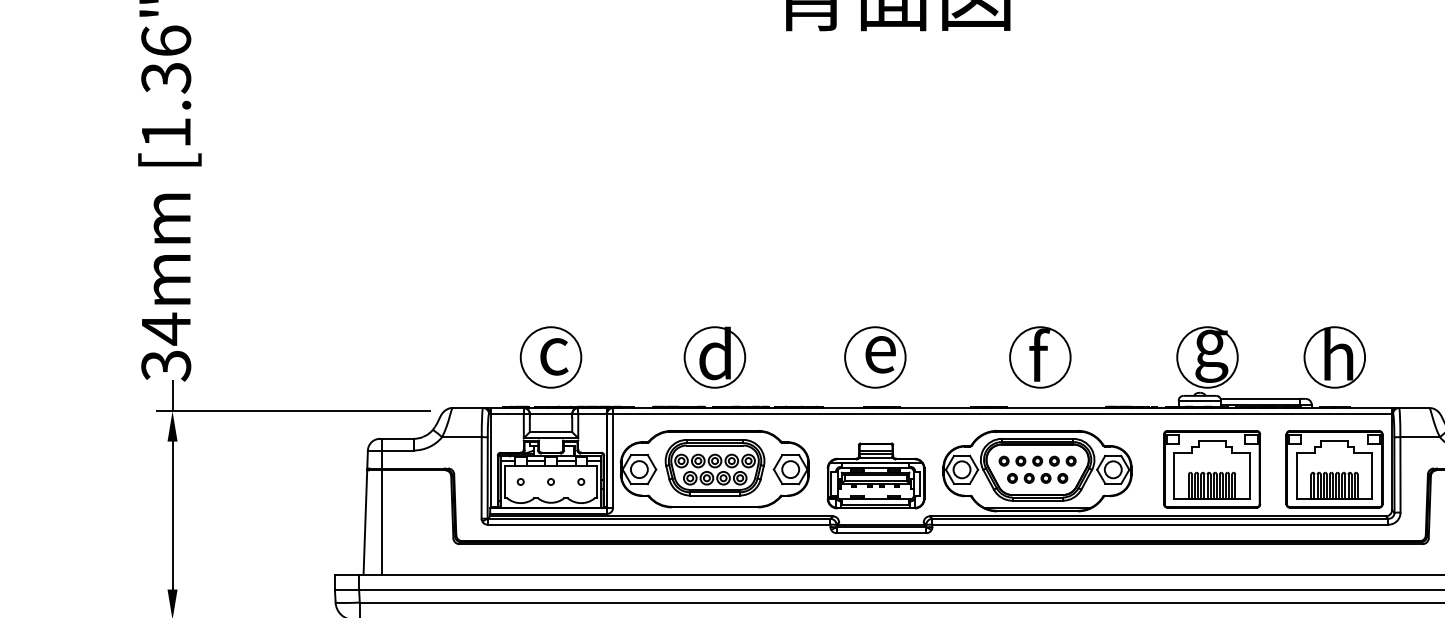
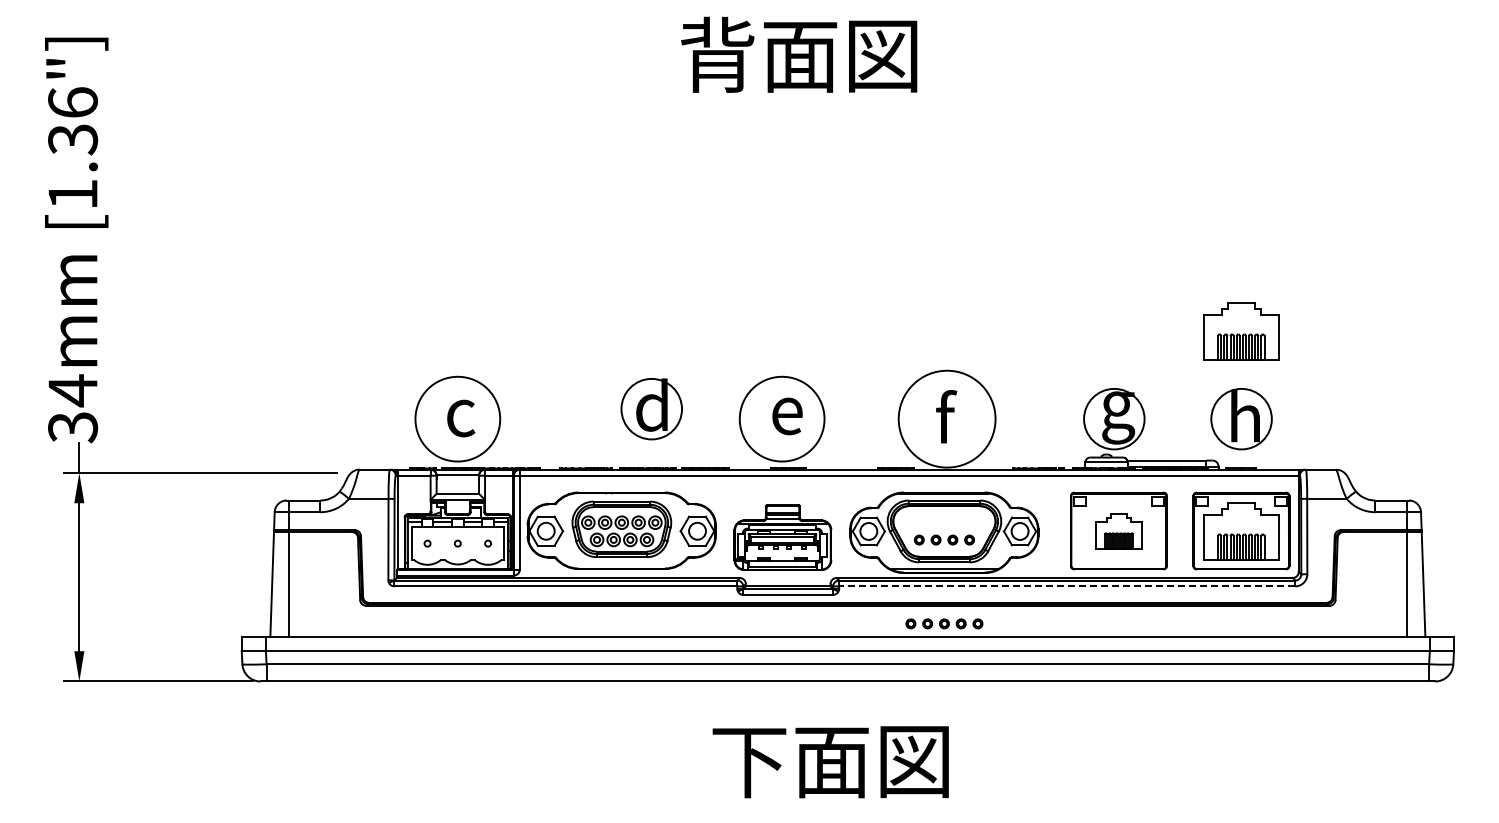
part: (1334, 269) -> (1241, 331), added
circle: (550, 356) -> (457, 418), size x1.4
circle: (874, 356) -> (781, 418), size x1.4
circle: (1039, 356) -> (946, 418), size x1.6
part: (714, 357) -> (651, 409), moved
part: (1037, 460) -> (944, 623), moved
part: (1211, 469) -> (1118, 531), size x0.6
line: (1159, 524) -> (1066, 586), solid -> dashed

